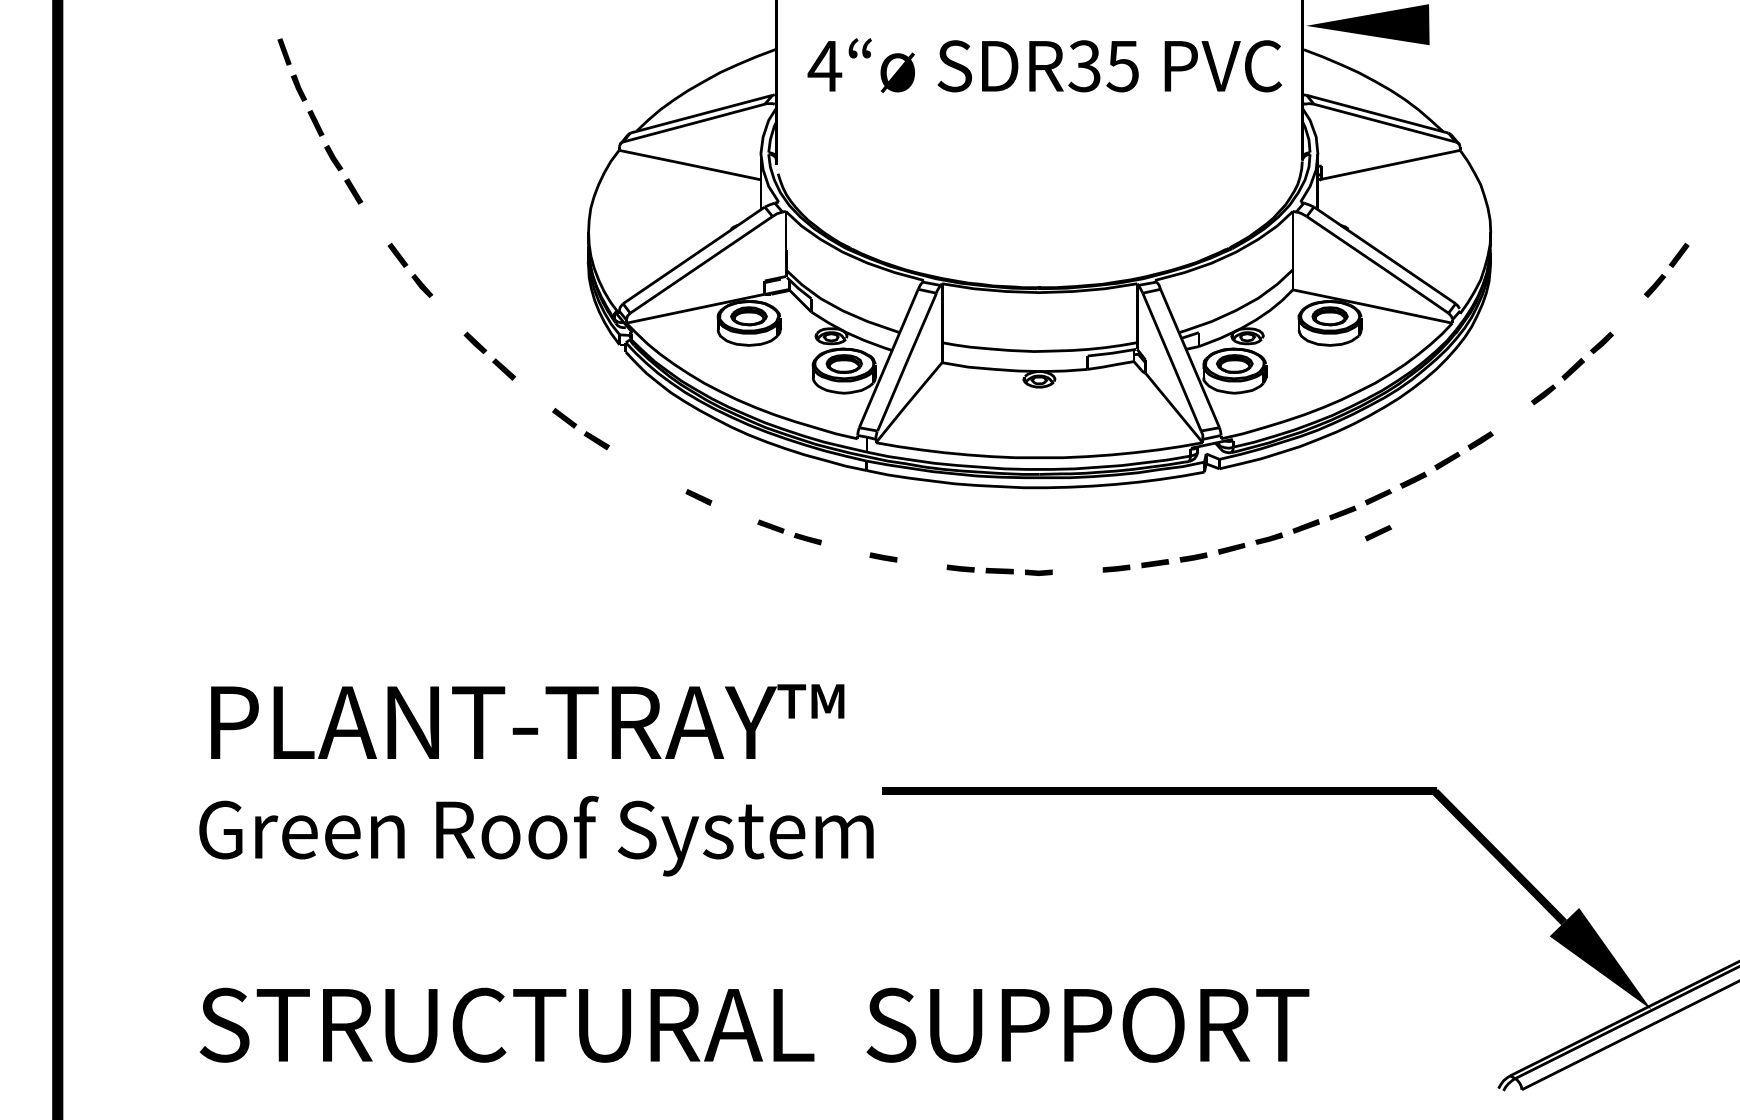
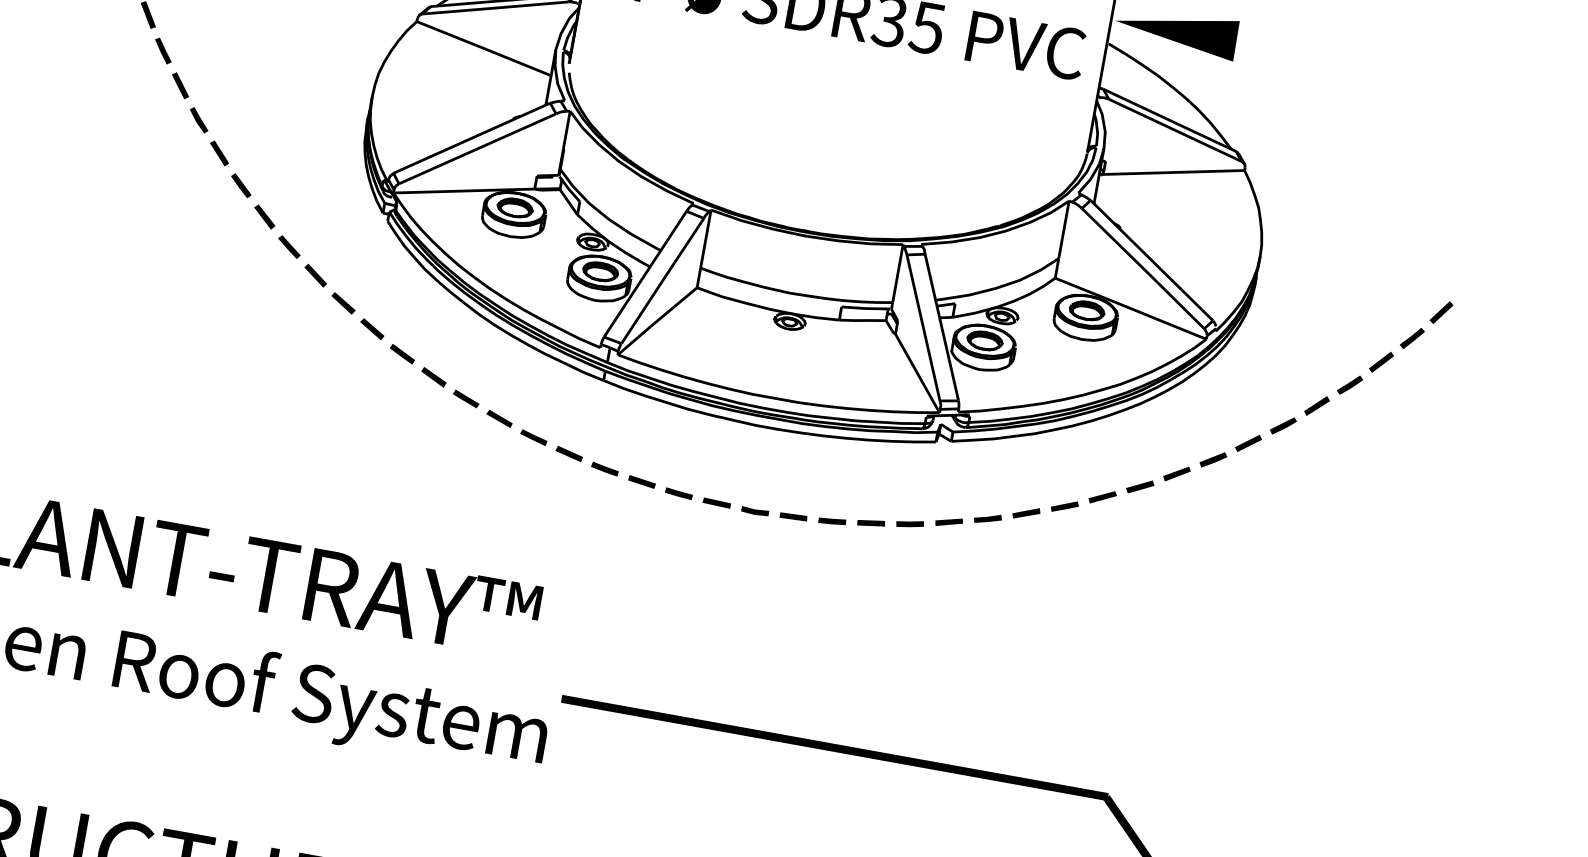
fill: (374, 224) -> (162, 51), added
fill: (1628, 314) -> (1381, 361), added
fill: (447, 315) -> (218, 153), added
fill: (533, 394) -> (289, 246), added
fill: (1512, 417) -> (1248, 442), added
fill: (629, 460) -> (372, 328), added
fill: (663, 479) -> (402, 353), added
fill: (734, 512) -> (466, 398), added
part: (1378, 533) -> (1096, 533), removed
fill: (845, 548) -> (569, 453), added
part: (922, 563) -> (642, 481), added
fill: (1077, 570) -> (793, 516), added

